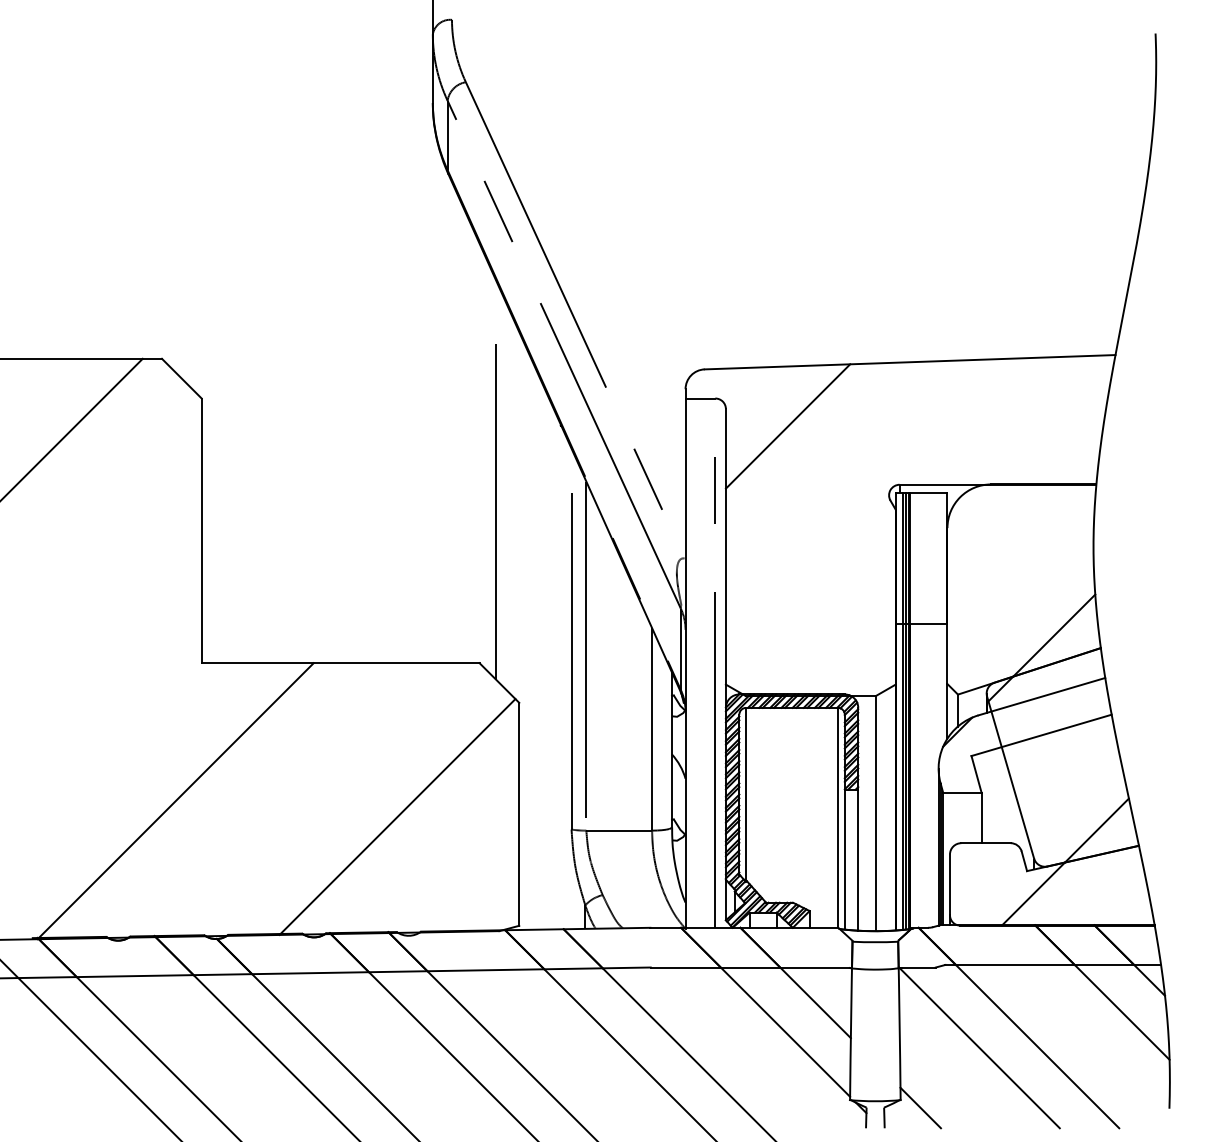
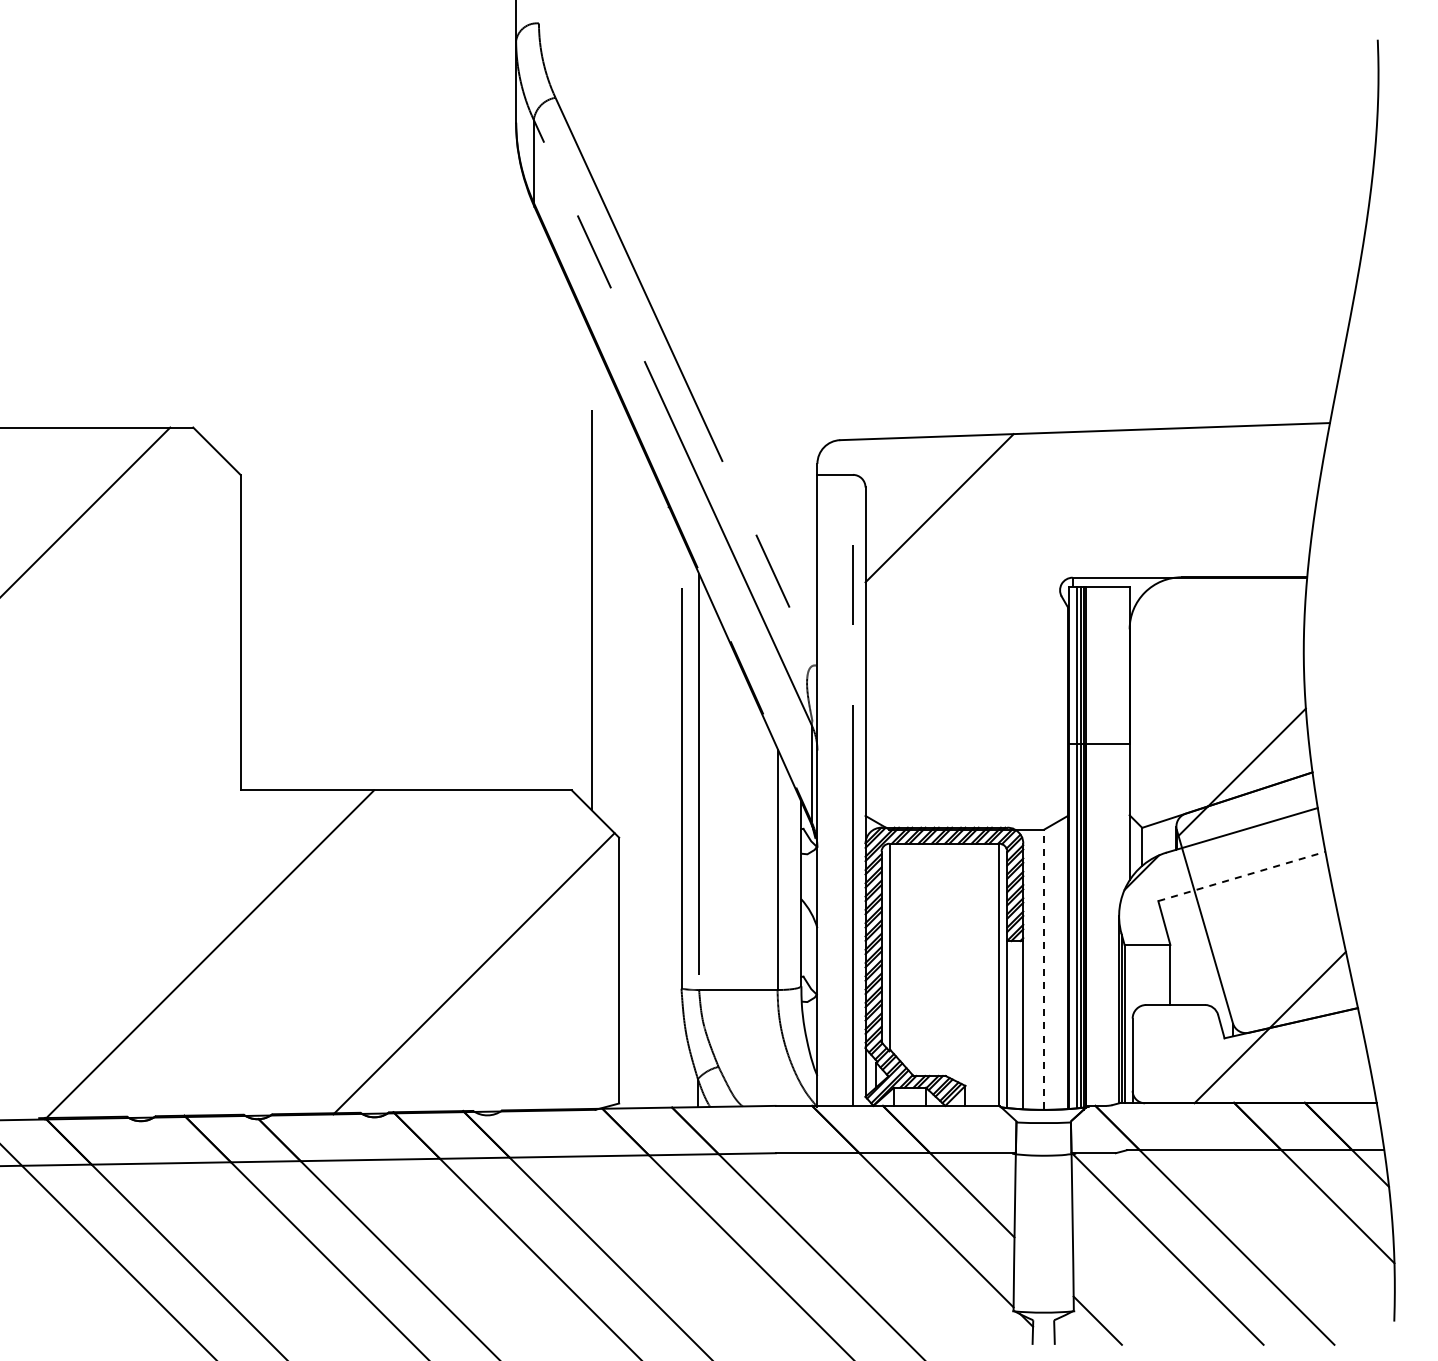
line: (1042, 735) -> (1242, 876), solid -> dashed
line: (876, 813) -> (1044, 969), solid -> dashed

